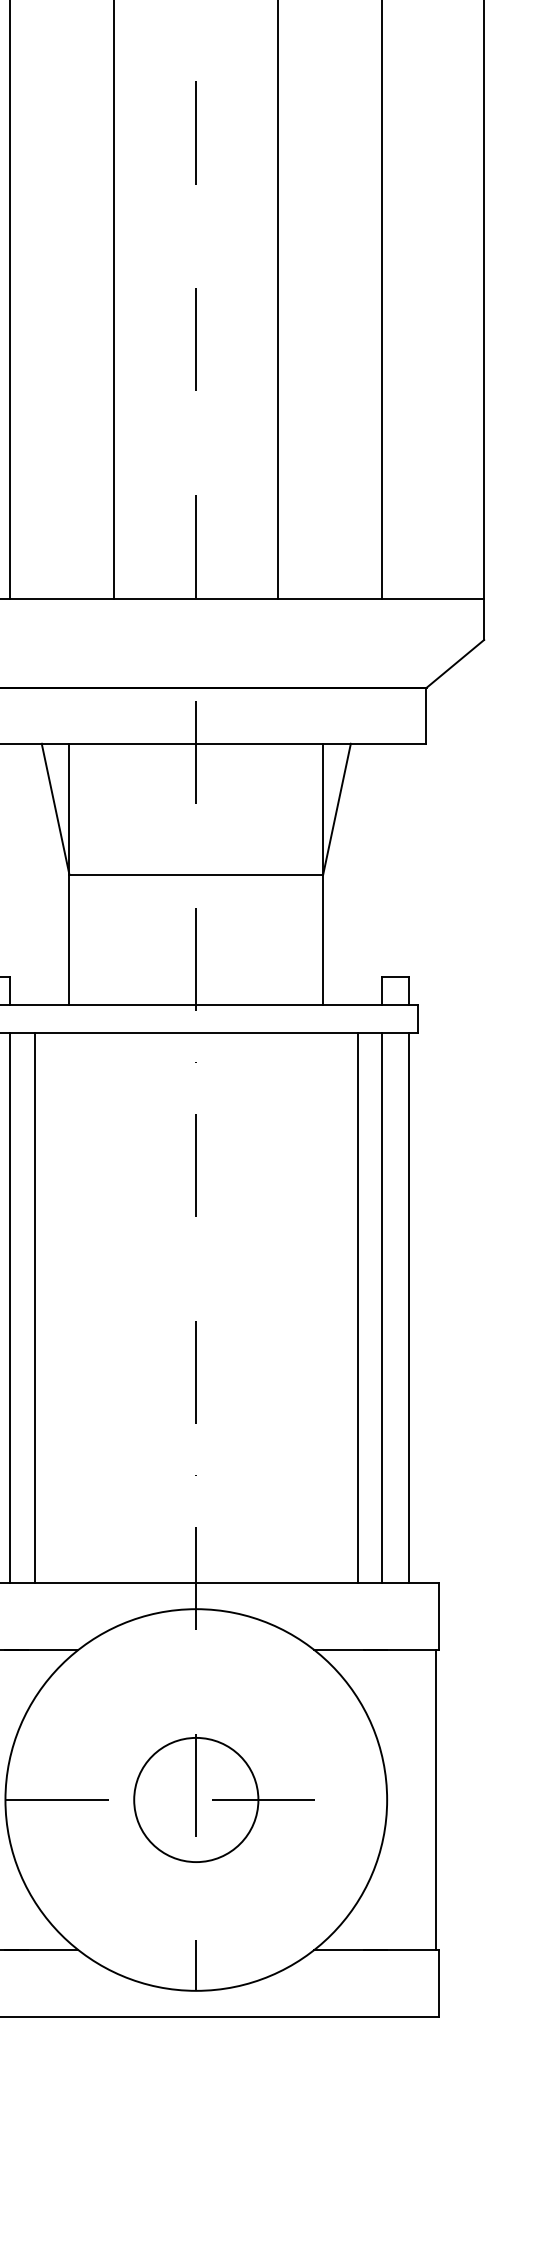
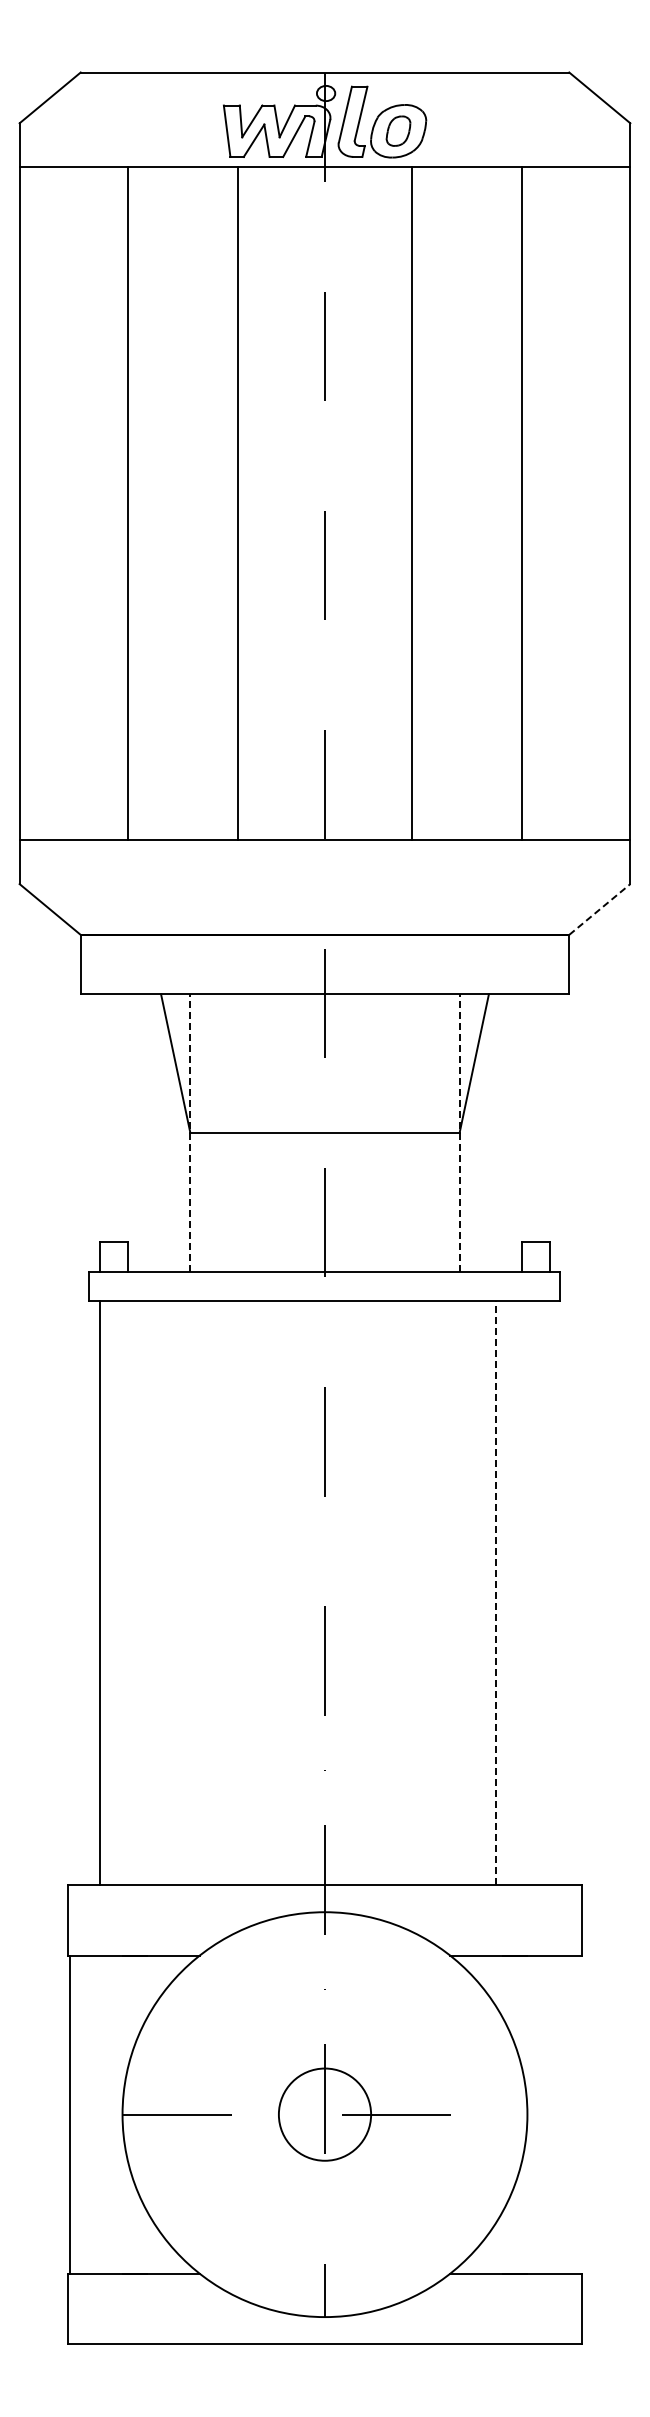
line: (455, 663) -> (599, 909), solid -> dashed
line: (69, 874) -> (190, 1132), solid -> dashed
line: (323, 874) -> (459, 1132), solid -> dashed
line: (10, 1307) -> (127, 1592), removed
line: (34, 1307) -> (153, 1592), removed
line: (382, 1307) -> (522, 1592), removed
line: (408, 1307) -> (550, 1592), removed
line: (357, 1308) -> (496, 1593), solid -> dashed
circle: (195, 1799) -> (324, 2114), size x0.7
line: (436, 1799) -> (579, 2114), removed

